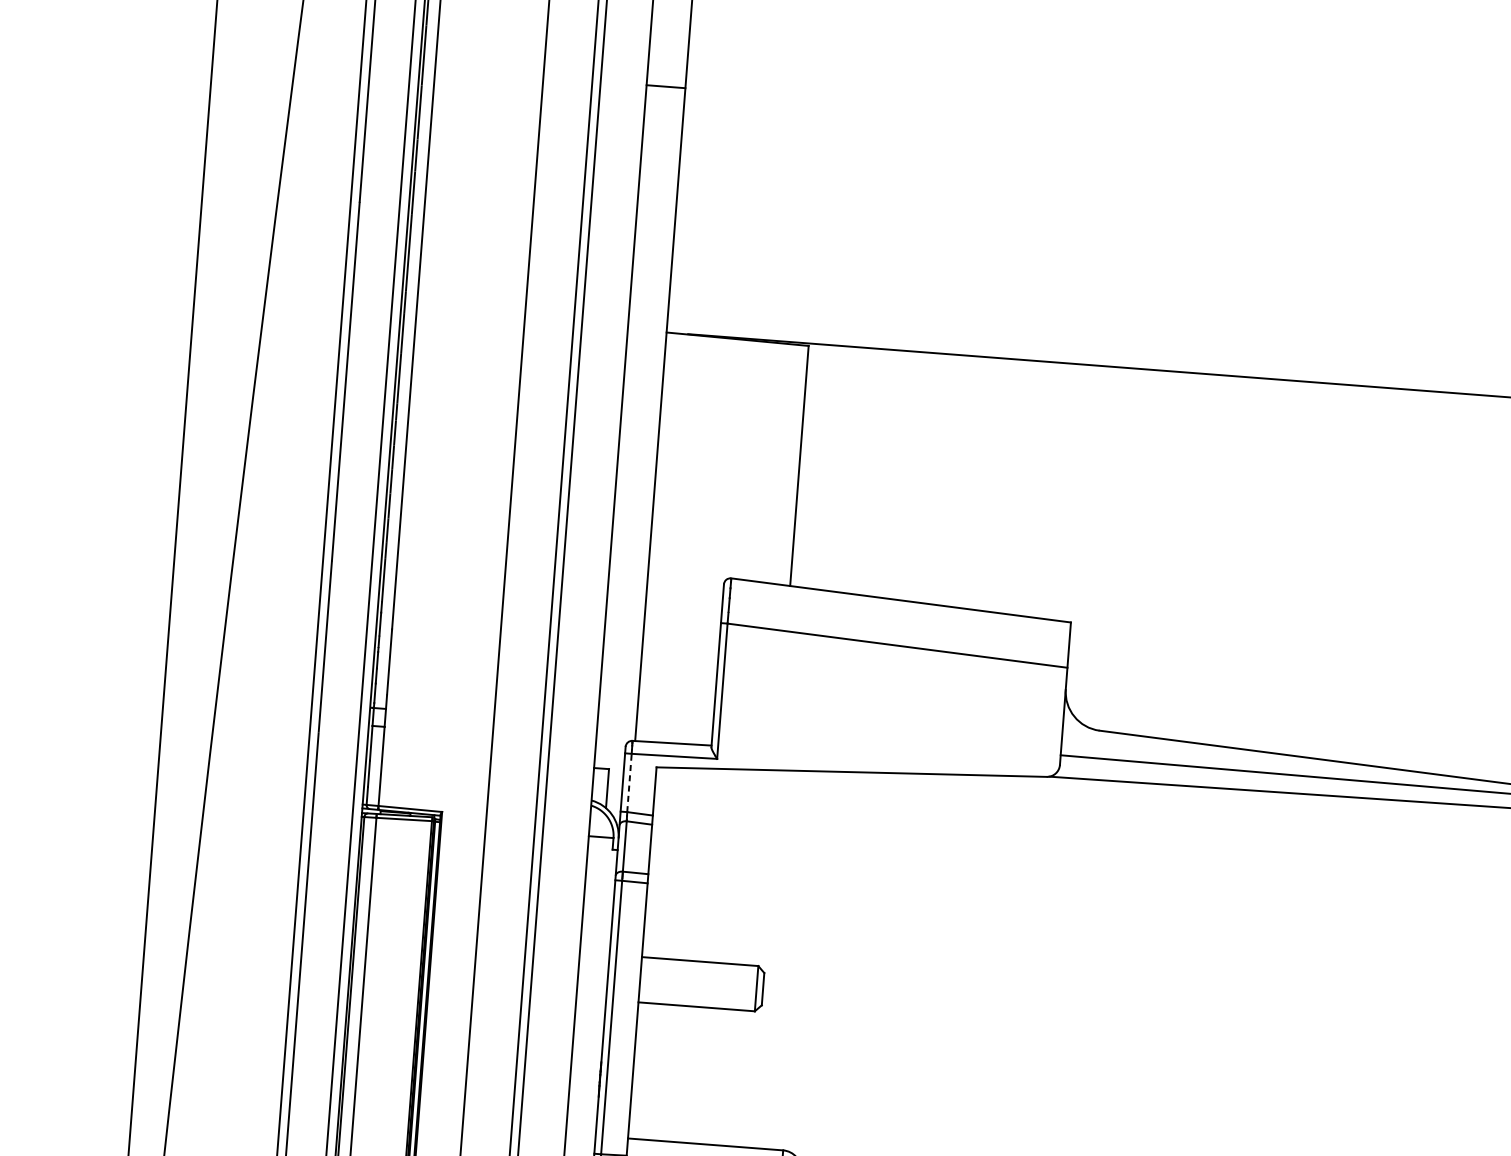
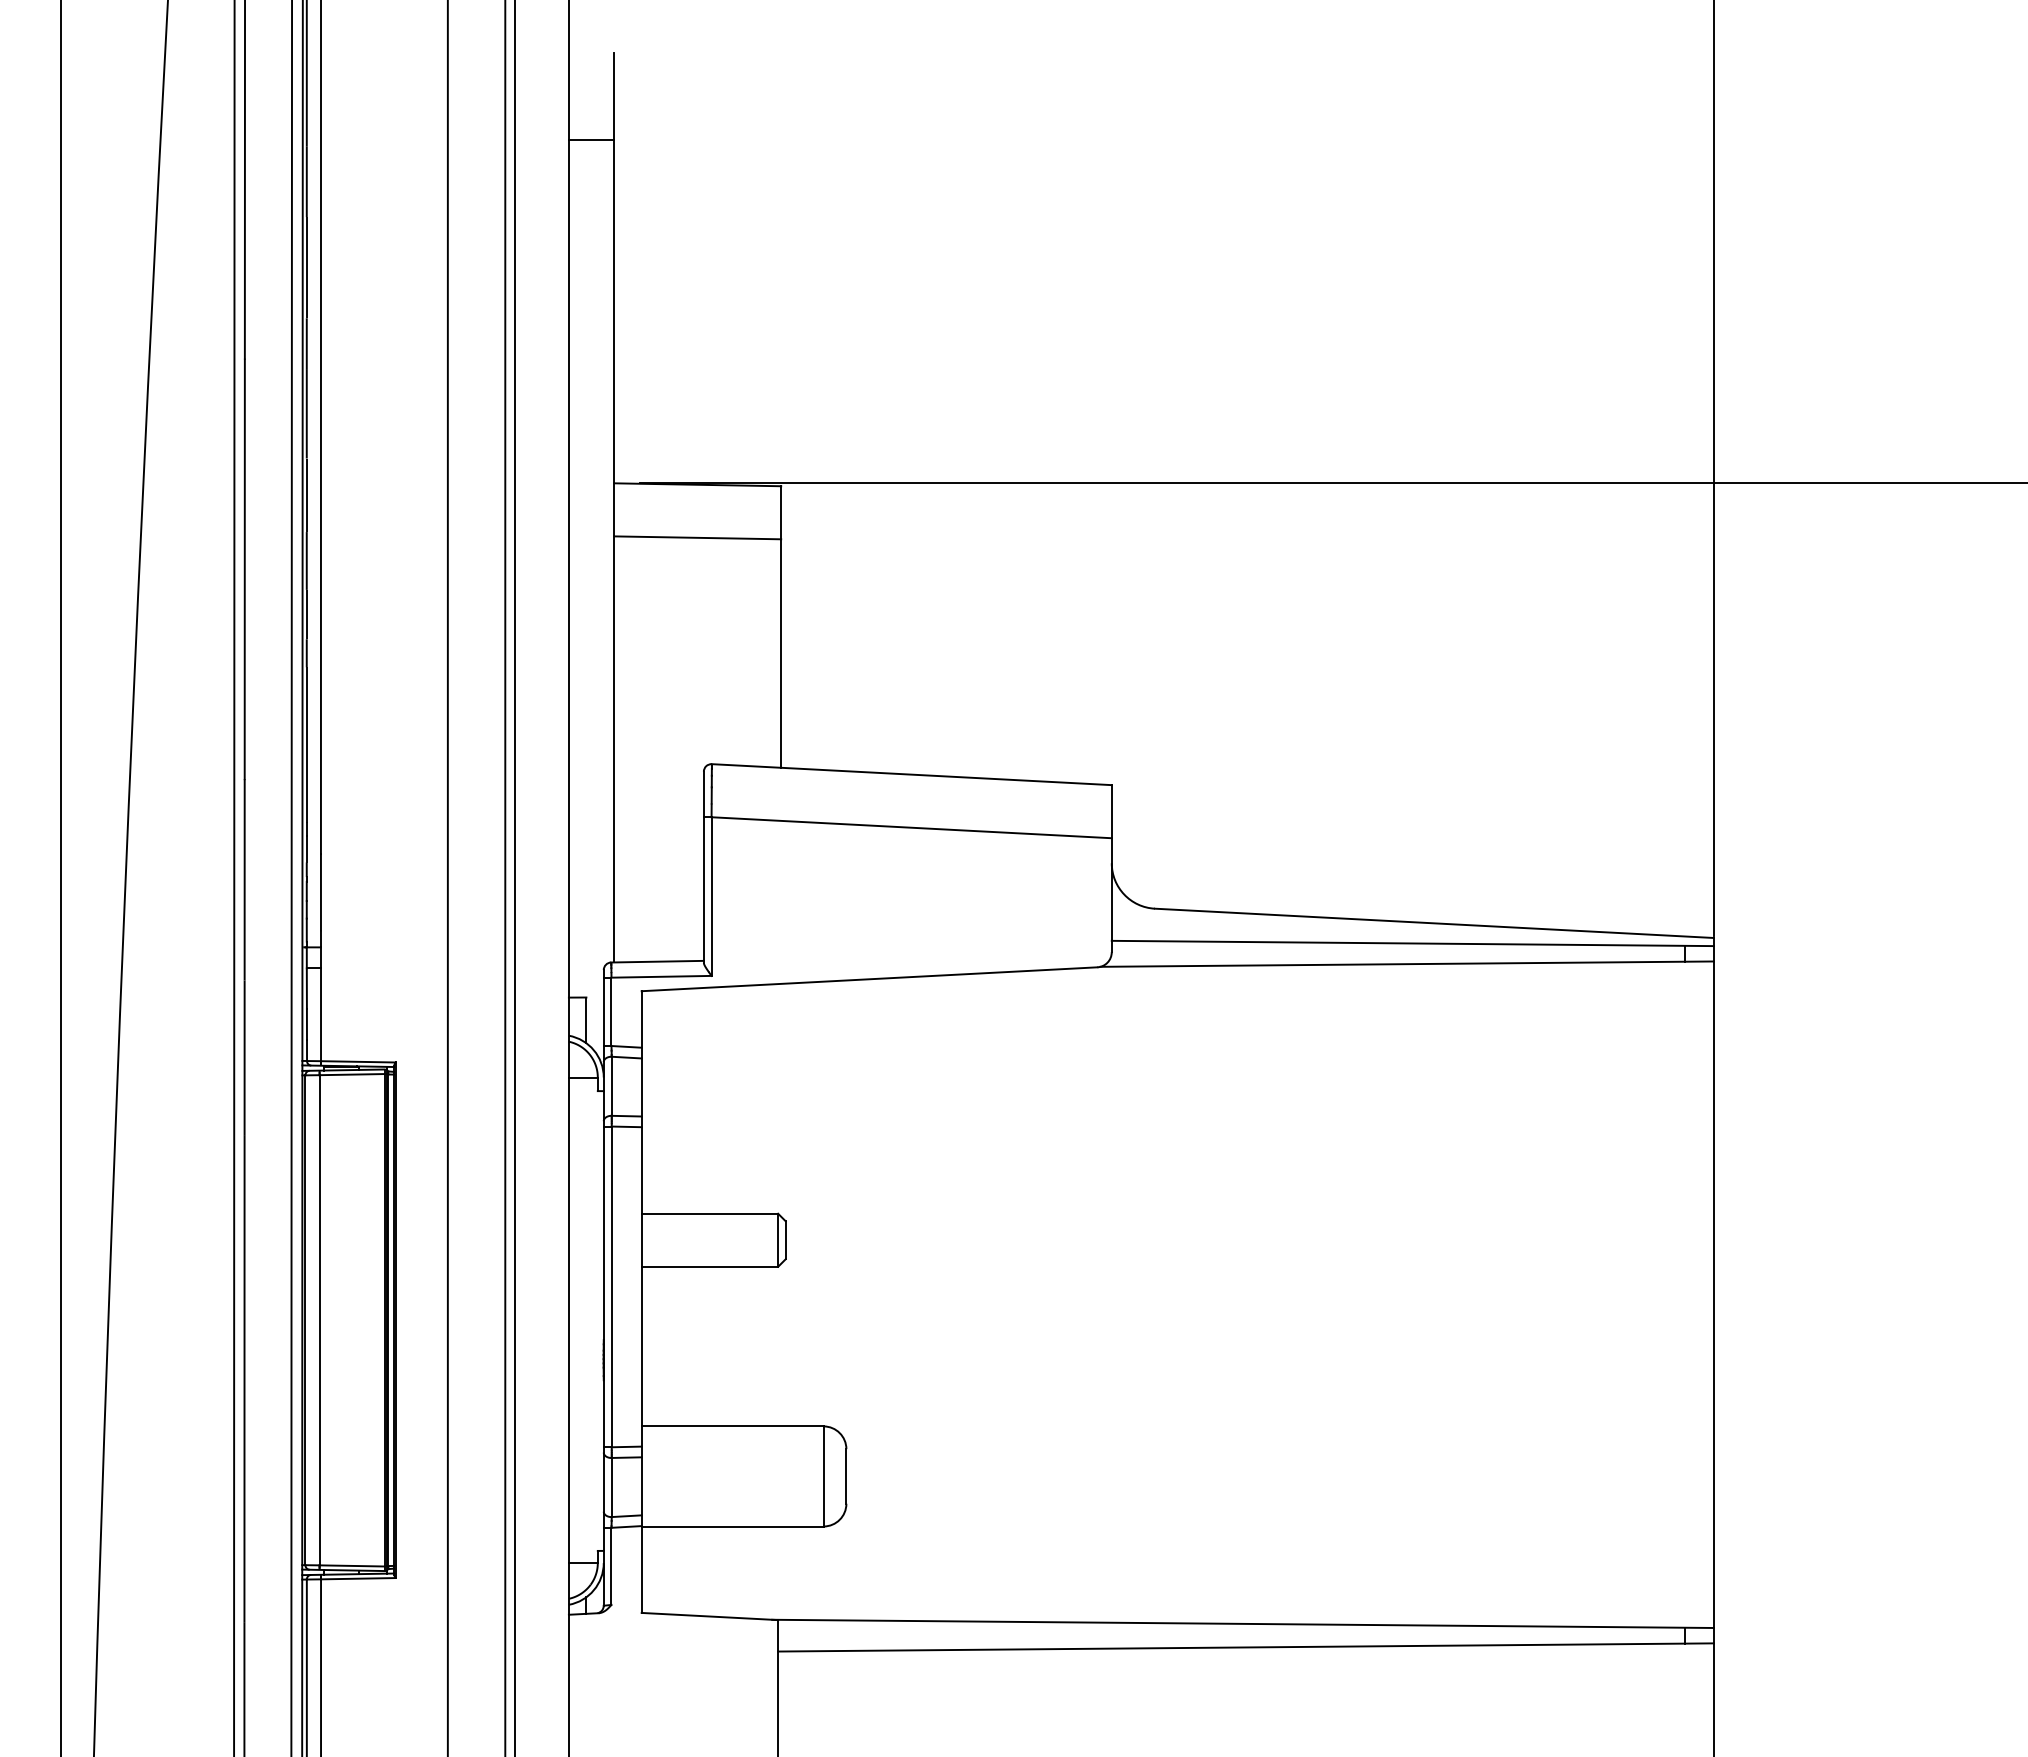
line: (665, 86) -> (591, 139), moved
line: (733, 384) -> (697, 537), added
line: (629, 782) -> (611, 1011), dashed -> solid

